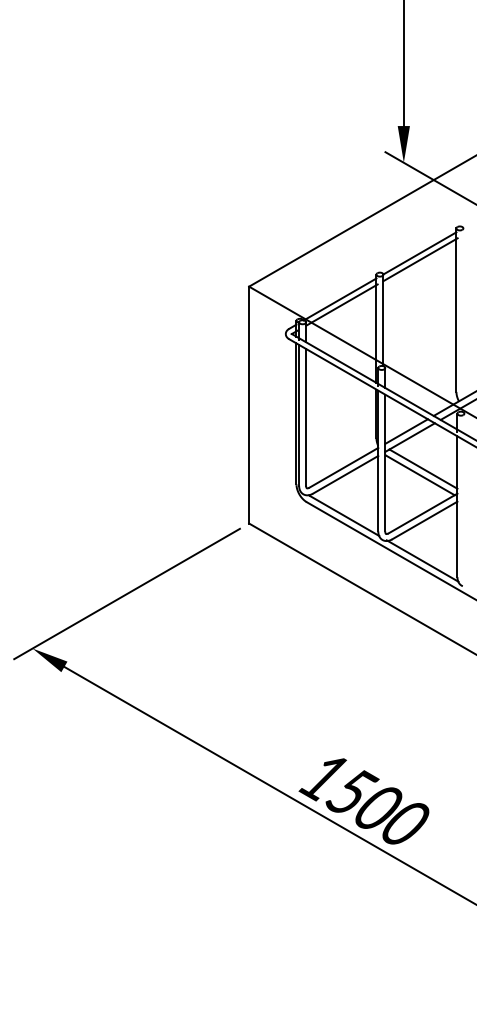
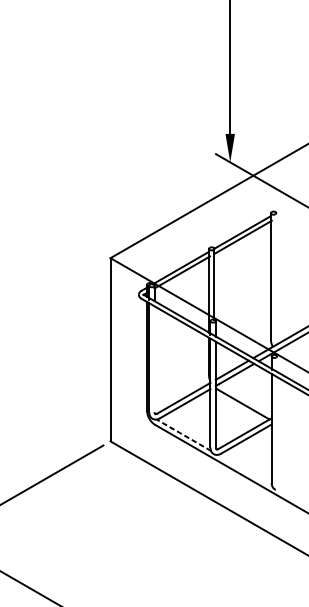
line: (306, 416) -> (154, 358), removed
line: (423, 468) -> (245, 398), removed
line: (344, 516) -> (184, 435), solid -> dashed
line: (422, 560) -> (244, 469), removed

